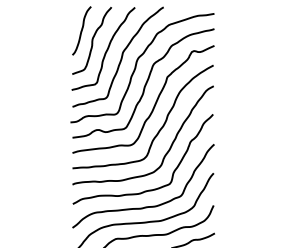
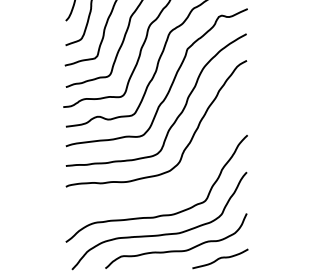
curve: (148, 189) -> (163, 193), removed

